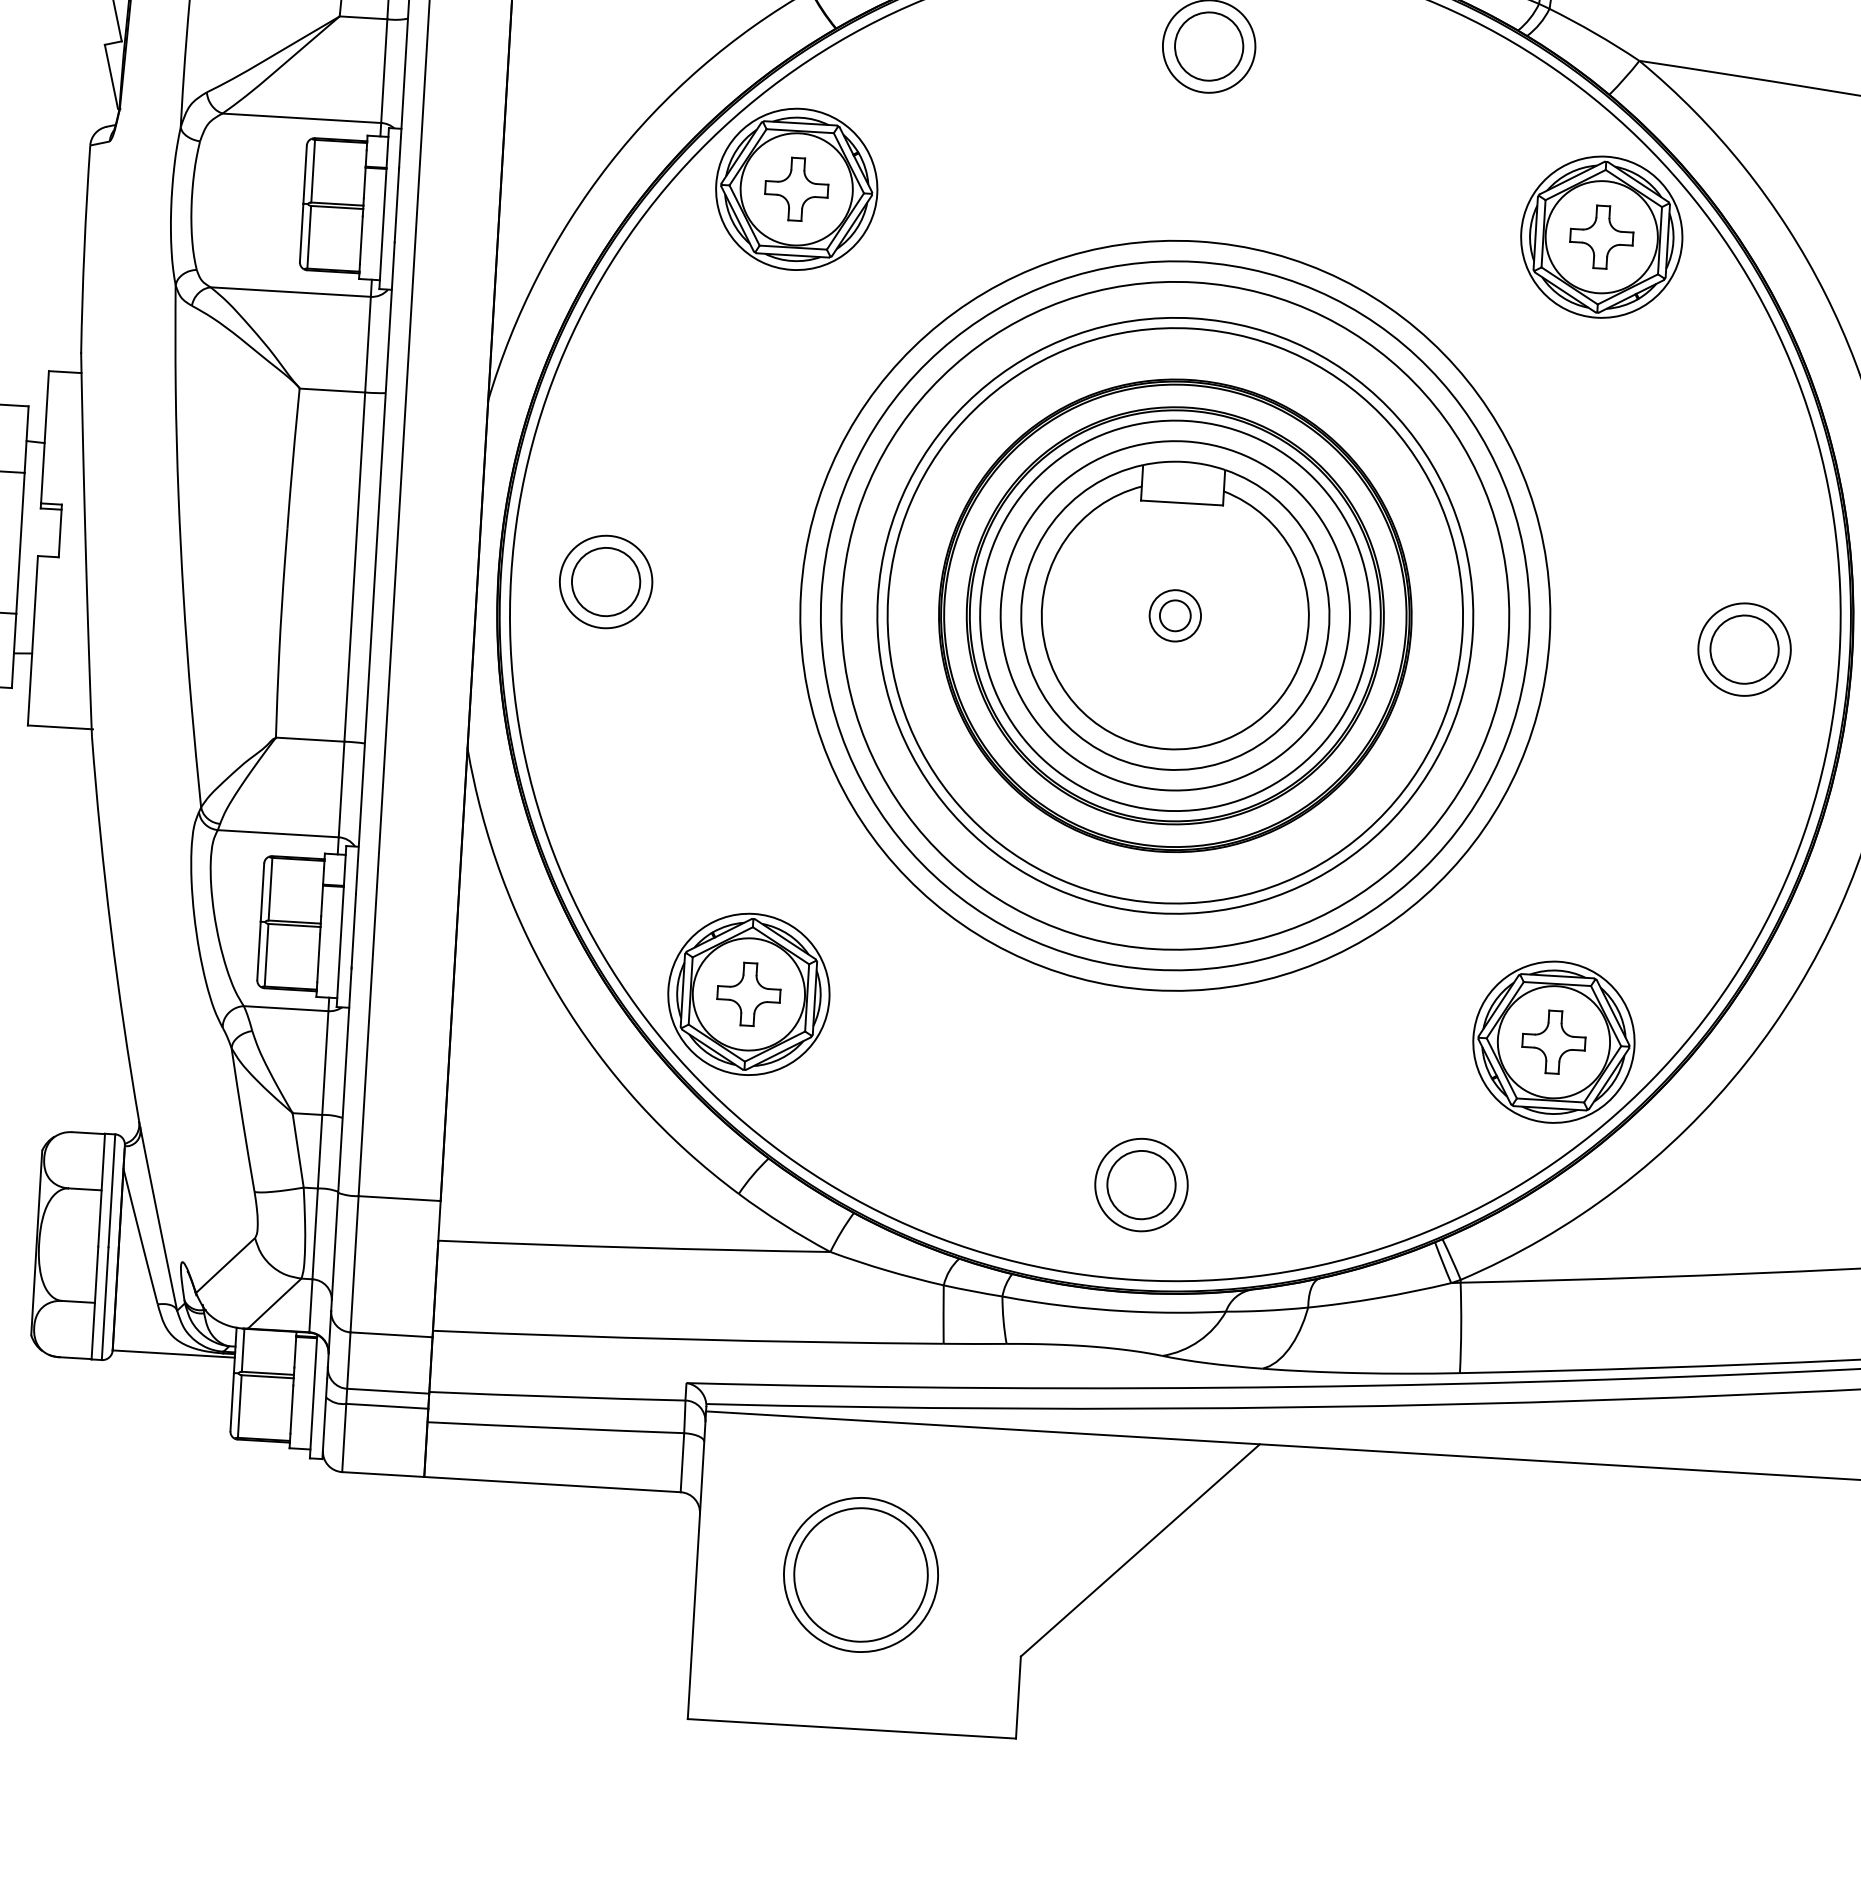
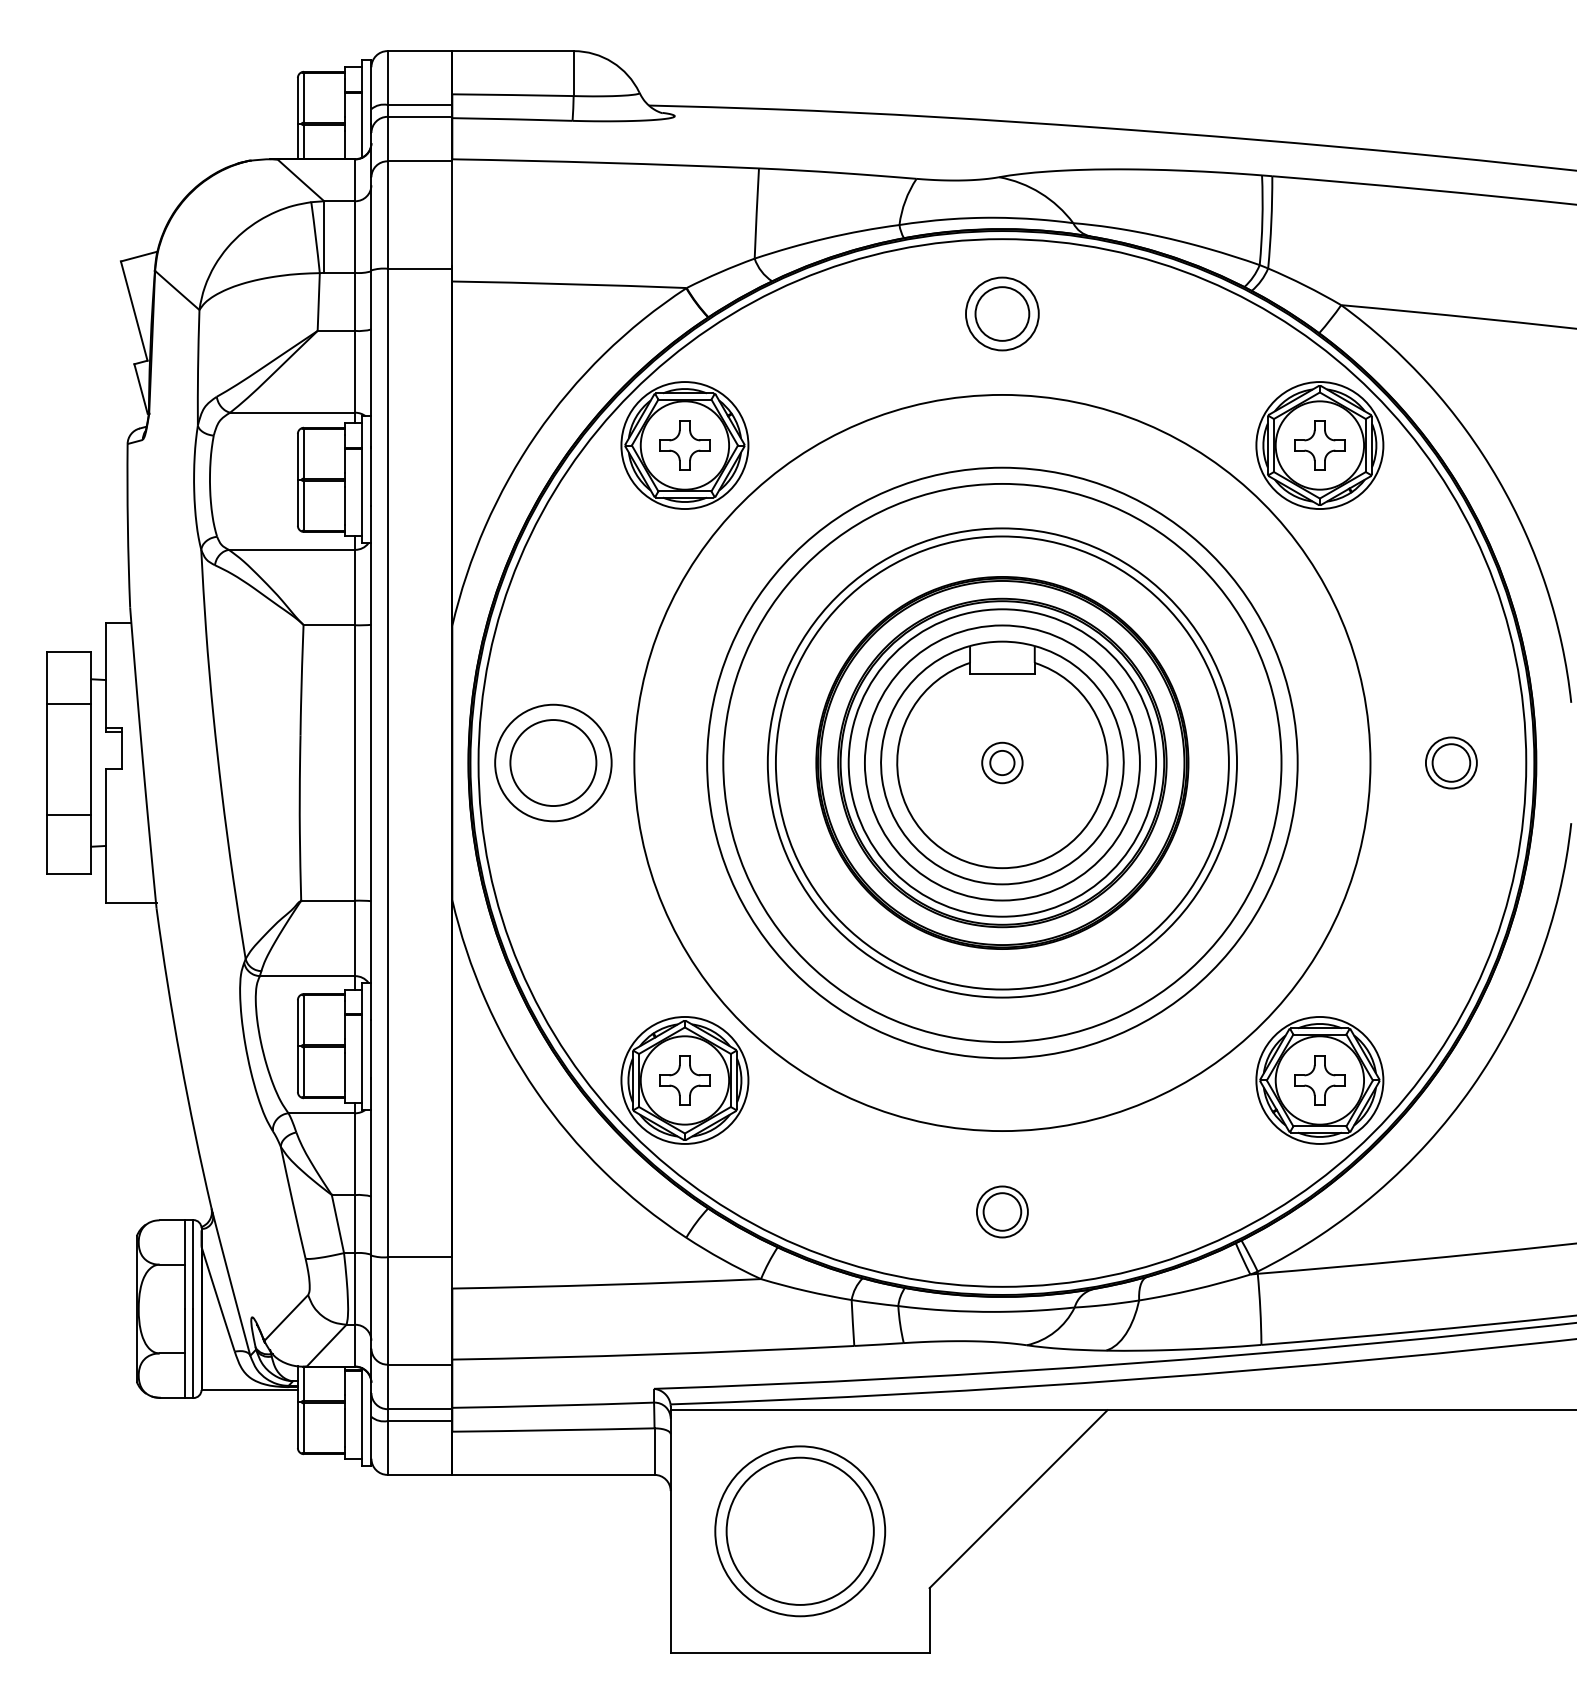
part: (606, 581) -> (553, 762), size x1.6
circle: (1175, 615) -> (1002, 762), size x1.4
part: (1744, 649) -> (1451, 762), size x0.7
part: (1141, 1184) -> (1002, 1211), size x0.7
part: (860, 1574) -> (799, 1531), size x1.4

